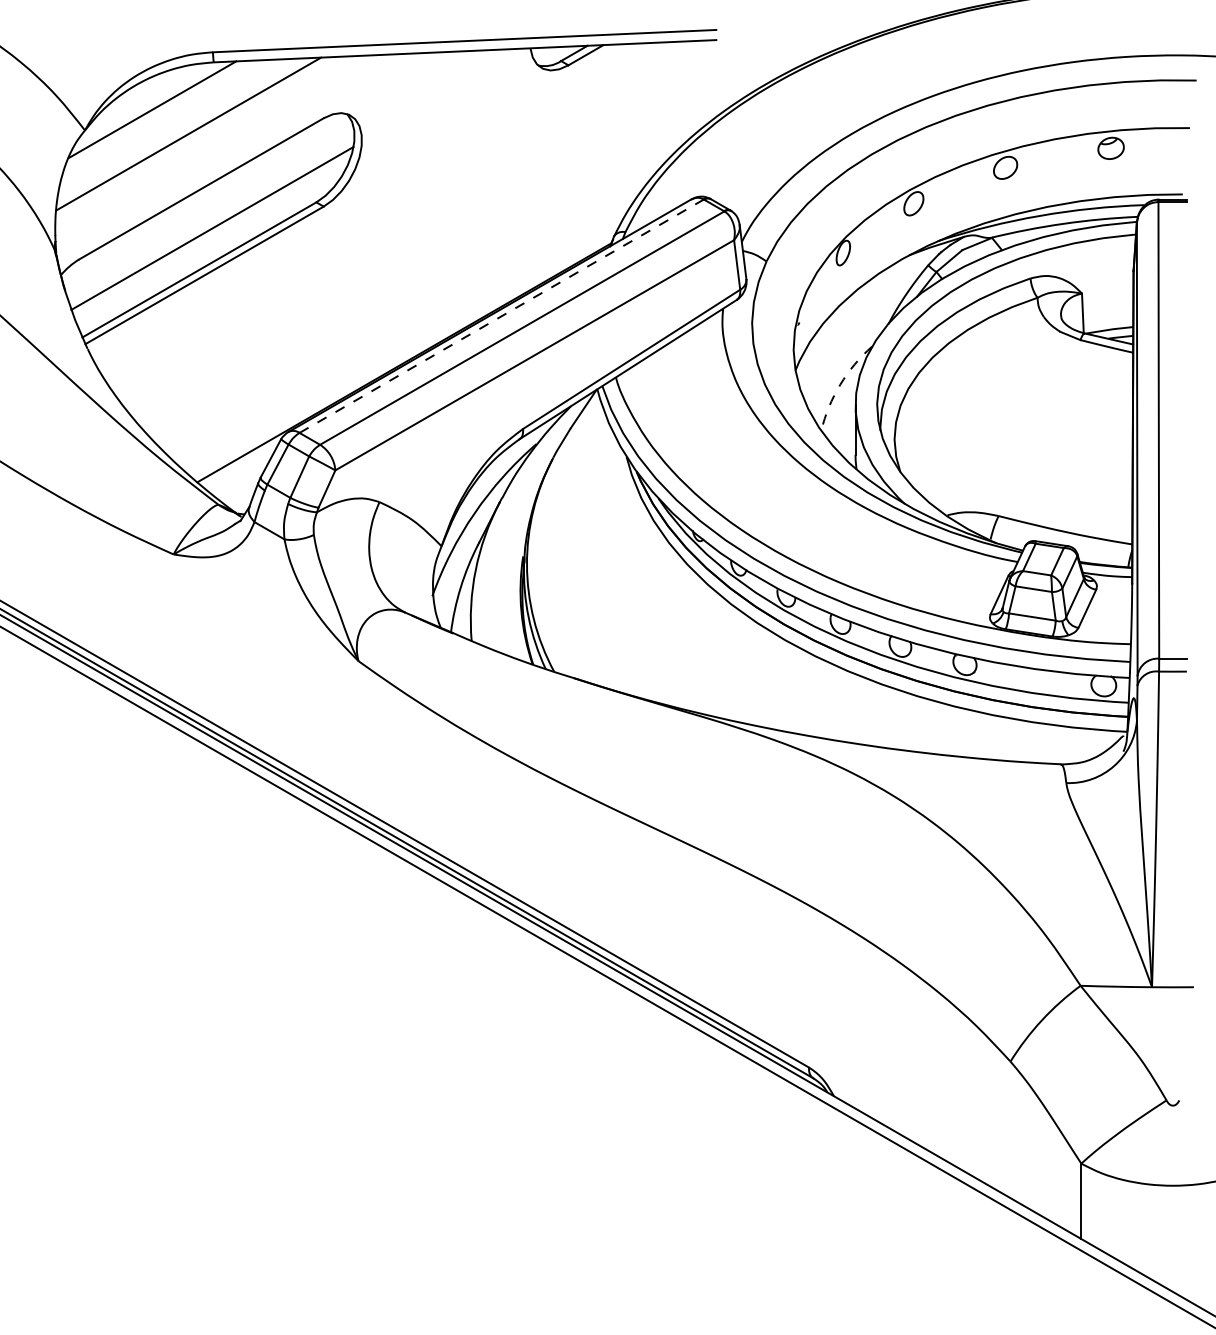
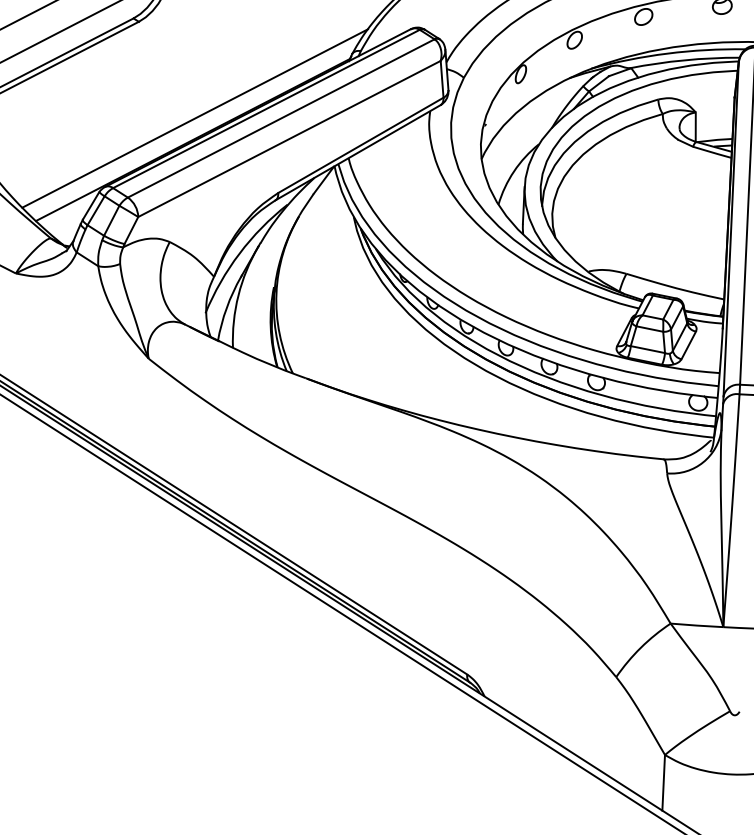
line: (502, 315) -> (267, 108), dashed -> solid
line: (405, 333) -> (194, 118), added
arc: (840, 384) -> (514, 171), dashed -> solid

